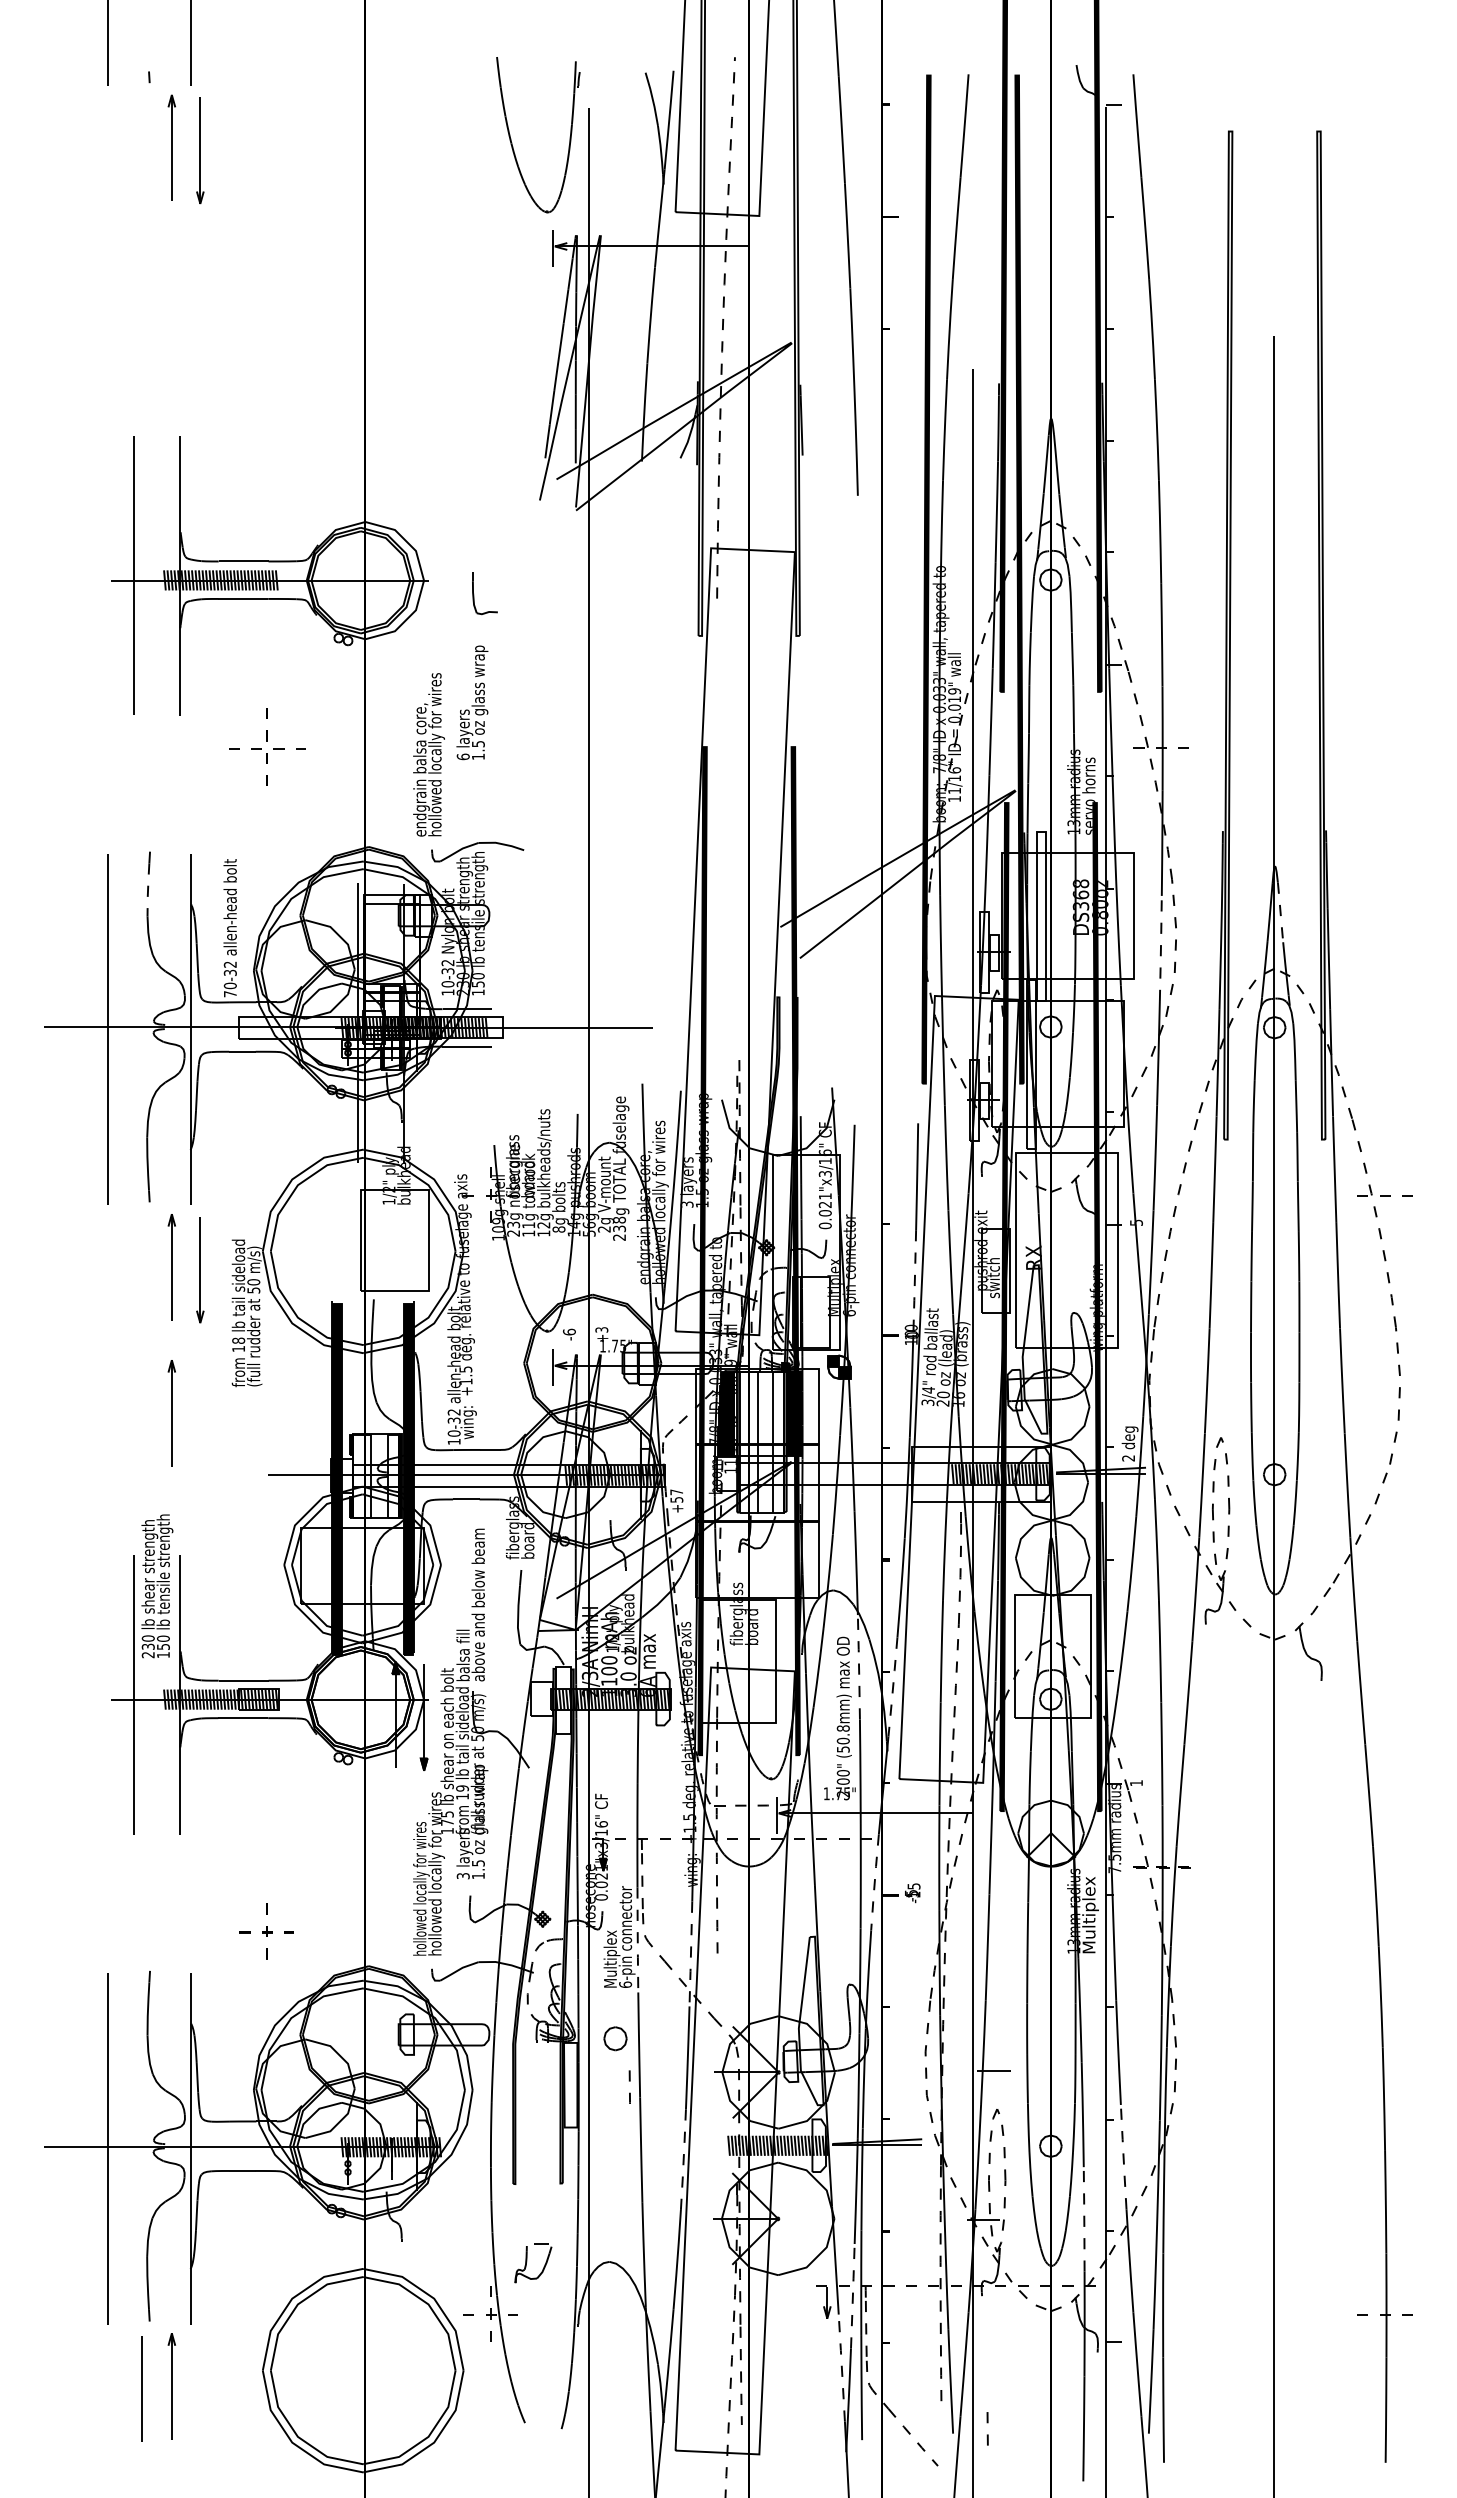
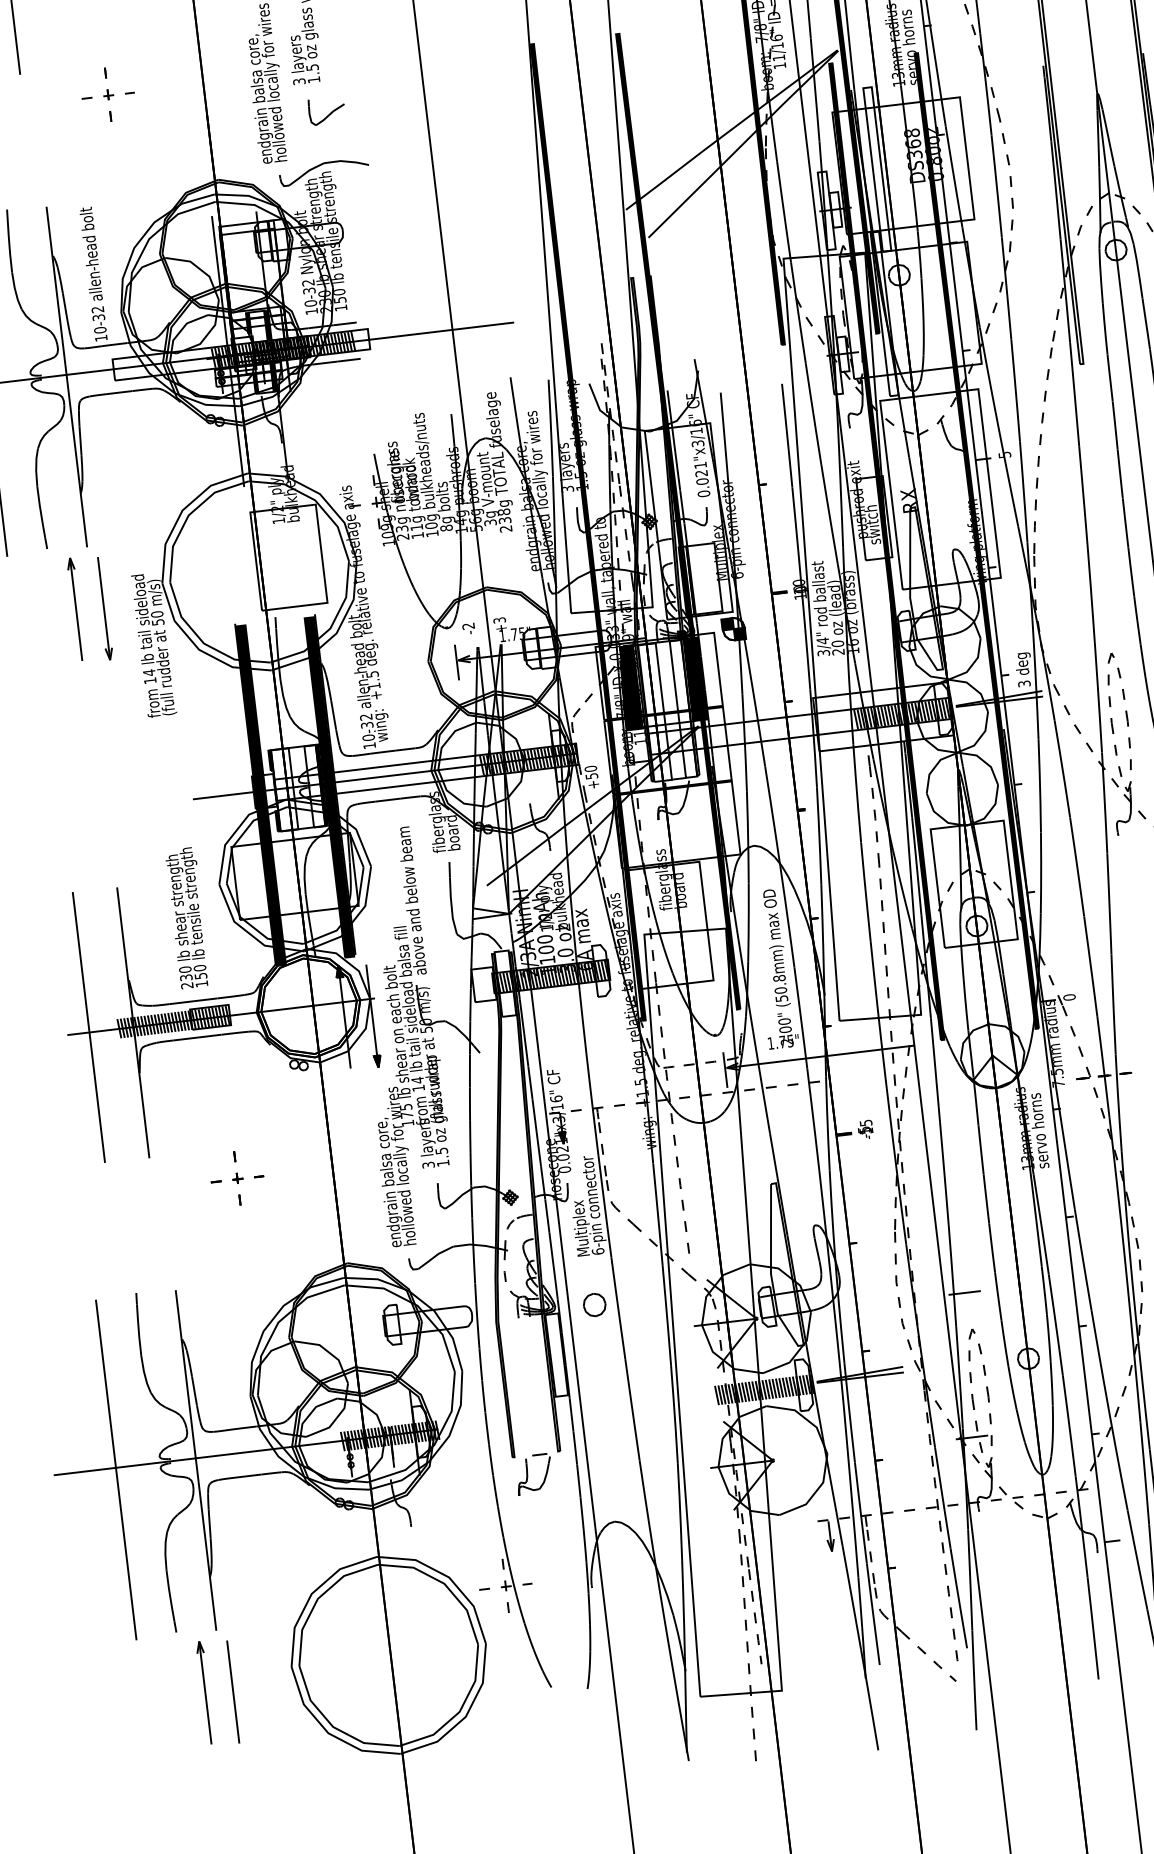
part: (266, 746) -> (107, 94), size x0.71
text: (462, 756) -> (298, 81), 6 -> 3
part: (487, 789) -> (326, 110), added
line: (148, 890) -> (10, 247), dashed -> solid
line: (1280, 913) -> (1108, 138), dashed -> solid
line: (1160, 947) -> (996, 185), dashed -> solid
text: (230, 994) -> (101, 338), 70-32 -> 10-32
text: (543, 1225) -> (431, 526), 12g -> 10g
text: (604, 1229) -> (490, 522), 2g -> 3g
line: (914, 1282) -> (796, 538), dashed -> solid
text: (568, 1331) -> (467, 625), -6 -> -2
text: (238, 1340) -> (149, 672), 18 -> 14
part: (171, 1413) -> (92, 750), removed
text: (1128, 1458) -> (1024, 684), 2 -> 3
text: (676, 1492) -> (590, 769), +57 -> +50
text: (157, 1586) -> (188, 918), moved
line: (859, 1666) -> (787, 916), dashed -> solid
line: (893, 1687) -> (823, 932), dashed -> solid
text: (1136, 1783) -> (1069, 997), 1 -> 0
text: (462, 1788) -> (417, 1080), 19 -> 14
line: (874, 1882) -> (827, 1123), dashed -> solid
text: (421, 1888) -> (389, 1181), hollowed locally for wires -> endgrain balsa core,
text: (1090, 1915) -> (1040, 1130), Multiplex -> servo horns
part: (266, 1931) -> (236, 1178), moved
line: (637, 1940) -> (604, 1207), dashed -> solid
line: (690, 1953) -> (657, 1213), dashed -> solid
line: (629, 2081) -> (686, 1231), moved
line: (1123, 2156) -> (1100, 1360), dashed -> solid
line: (683, 2159) -> (674, 1414), dashed -> solid
line: (1084, 2218) -> (1069, 1424), dashed -> solid
part: (527, 2261) -> (528, 1473), moved
line: (852, 2295) -> (853, 1526), dashed -> solid
line: (841, 2368) -> (851, 1598), dashed -> solid
line: (141, 2388) -> (232, 1691), moved
line: (987, 2423) -> (954, 1639), moved

